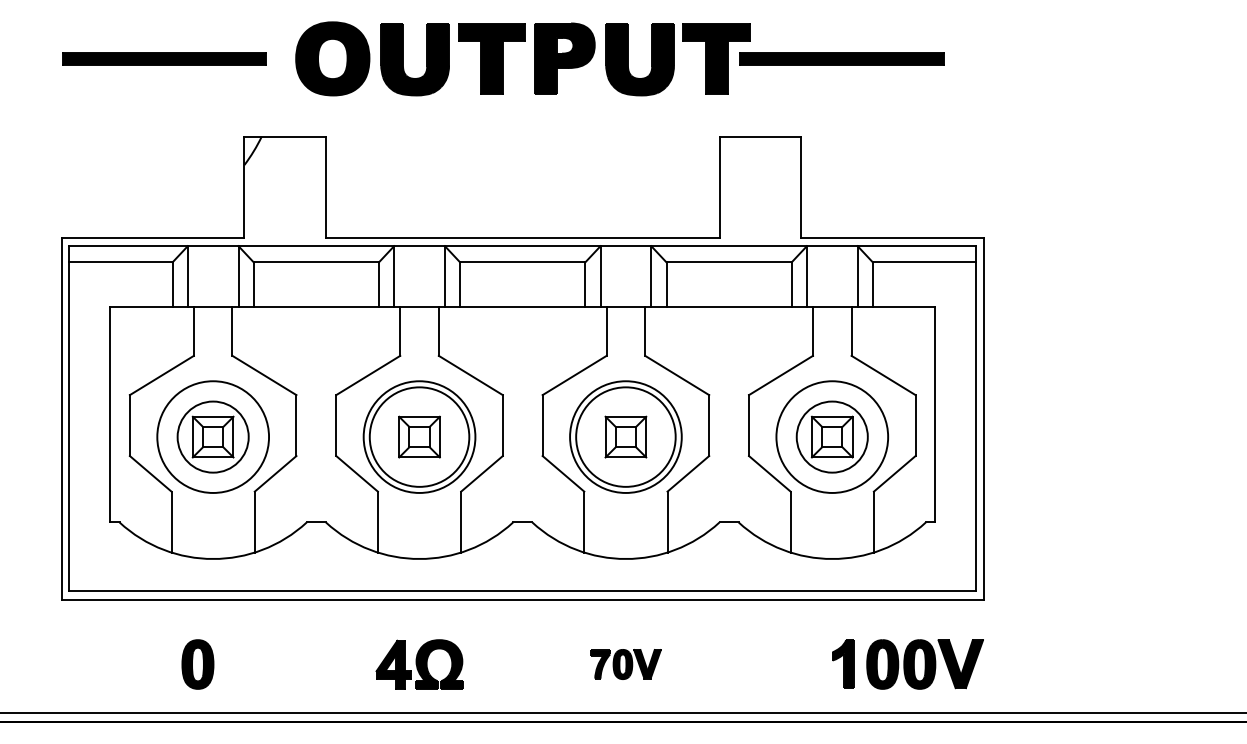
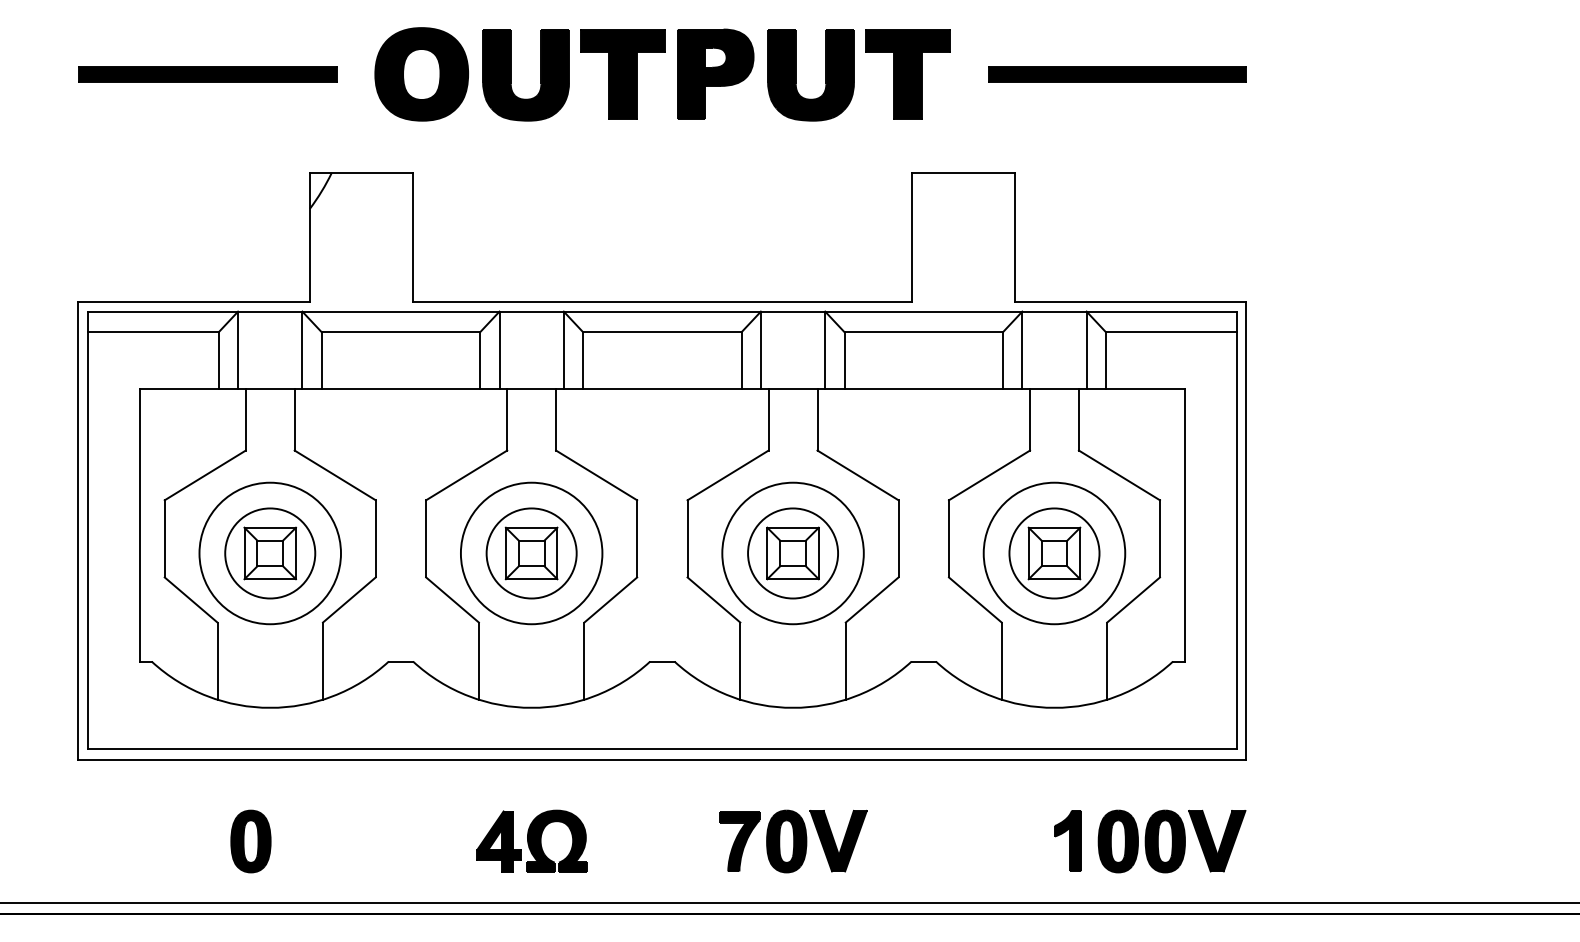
part: (841, 58) -> (1116, 73), moved
circle: (419, 436) -> (531, 552), size x0.71
circle: (625, 436) -> (792, 552), size x0.71
part: (625, 664) -> (792, 841), size x1.67

